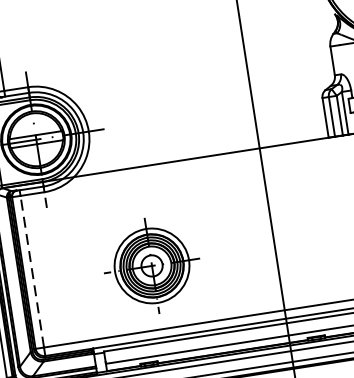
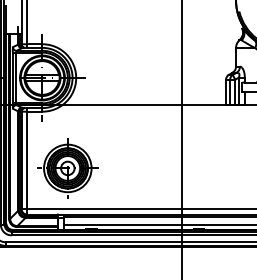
part: (151, 266) -> (67, 168), moved
line: (32, 271) -> (27, 160), dashed -> solid

